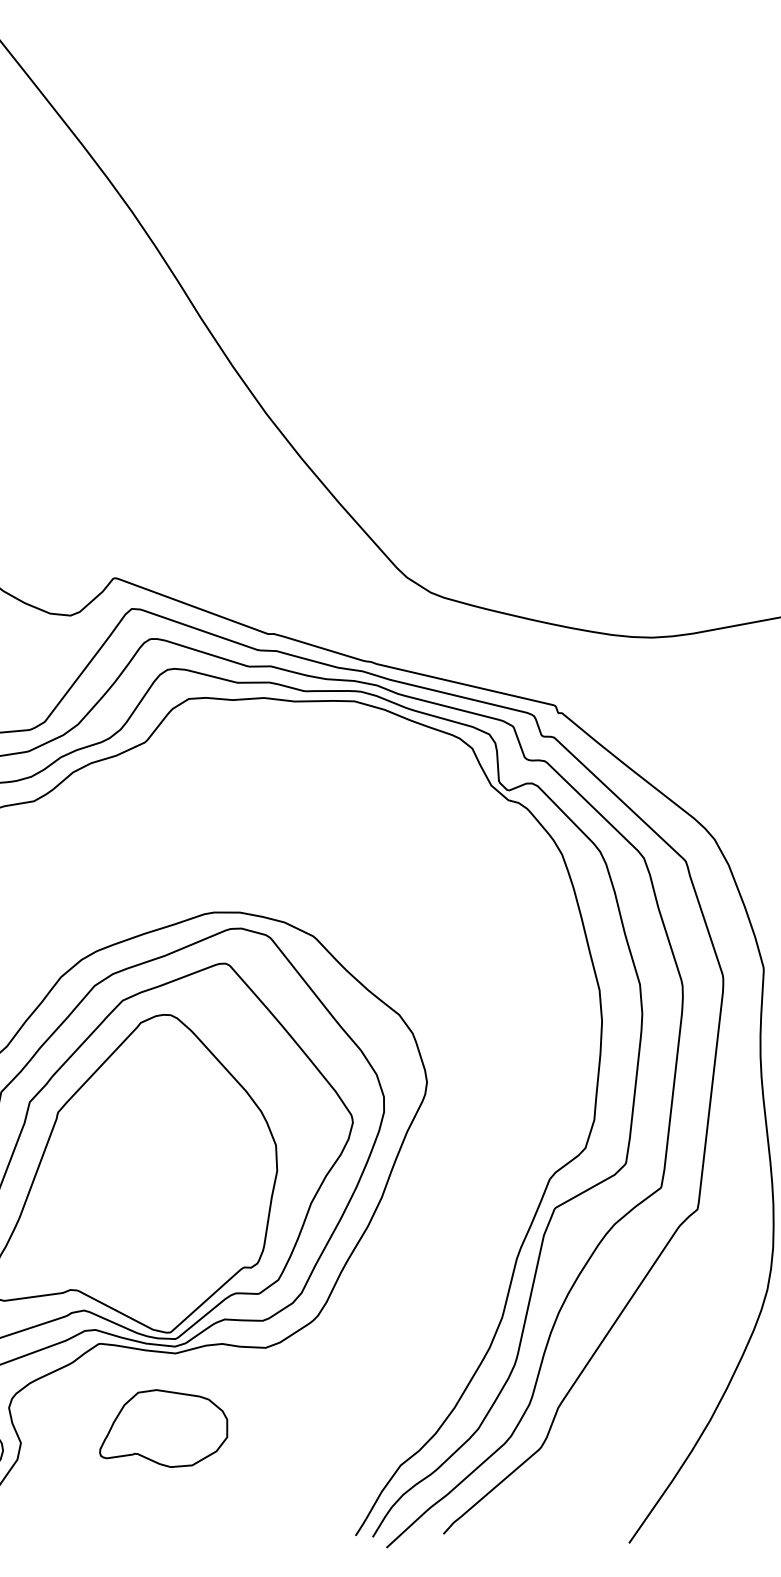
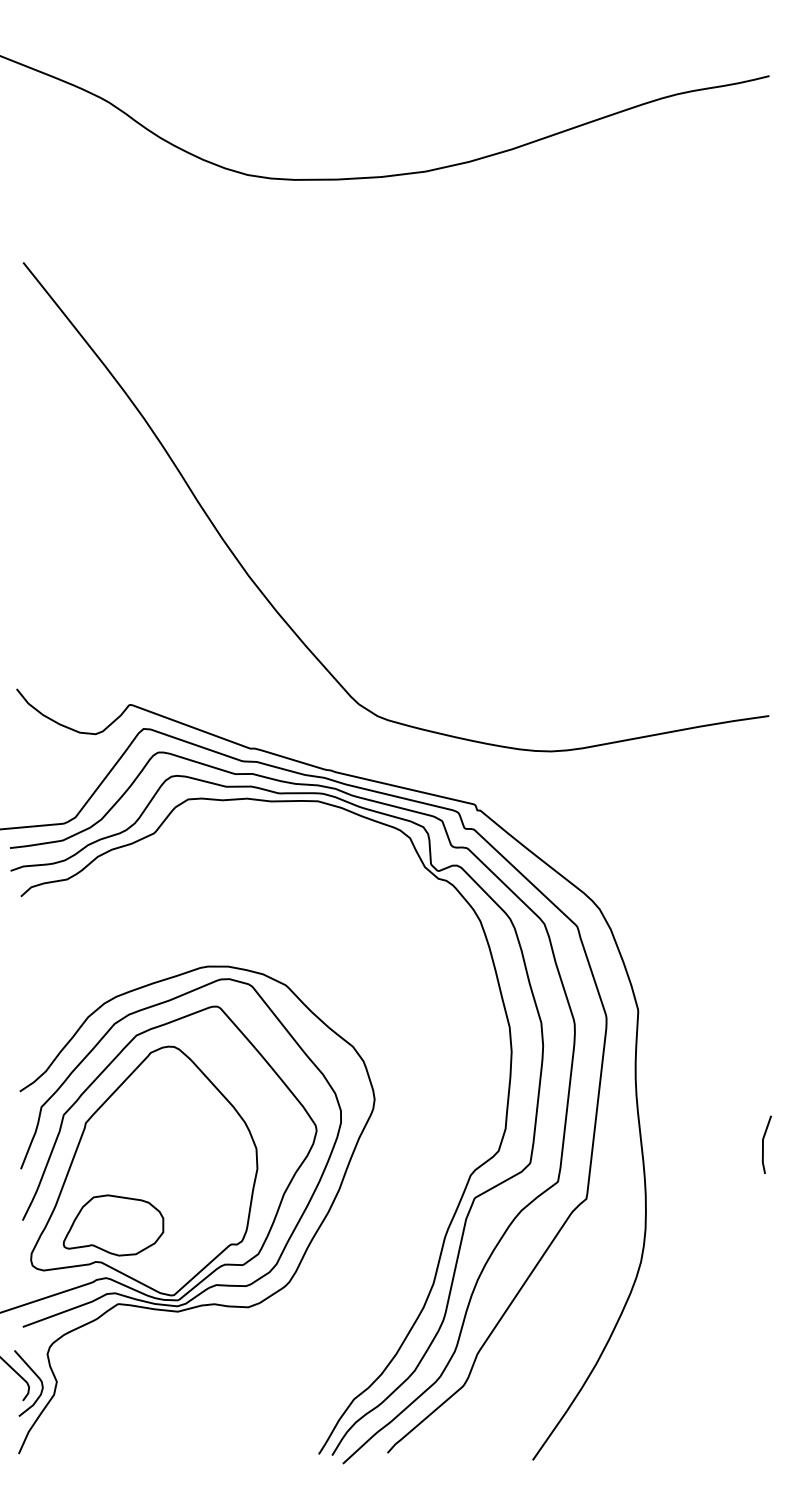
part: (163, 1428) -> (113, 1225), moved

